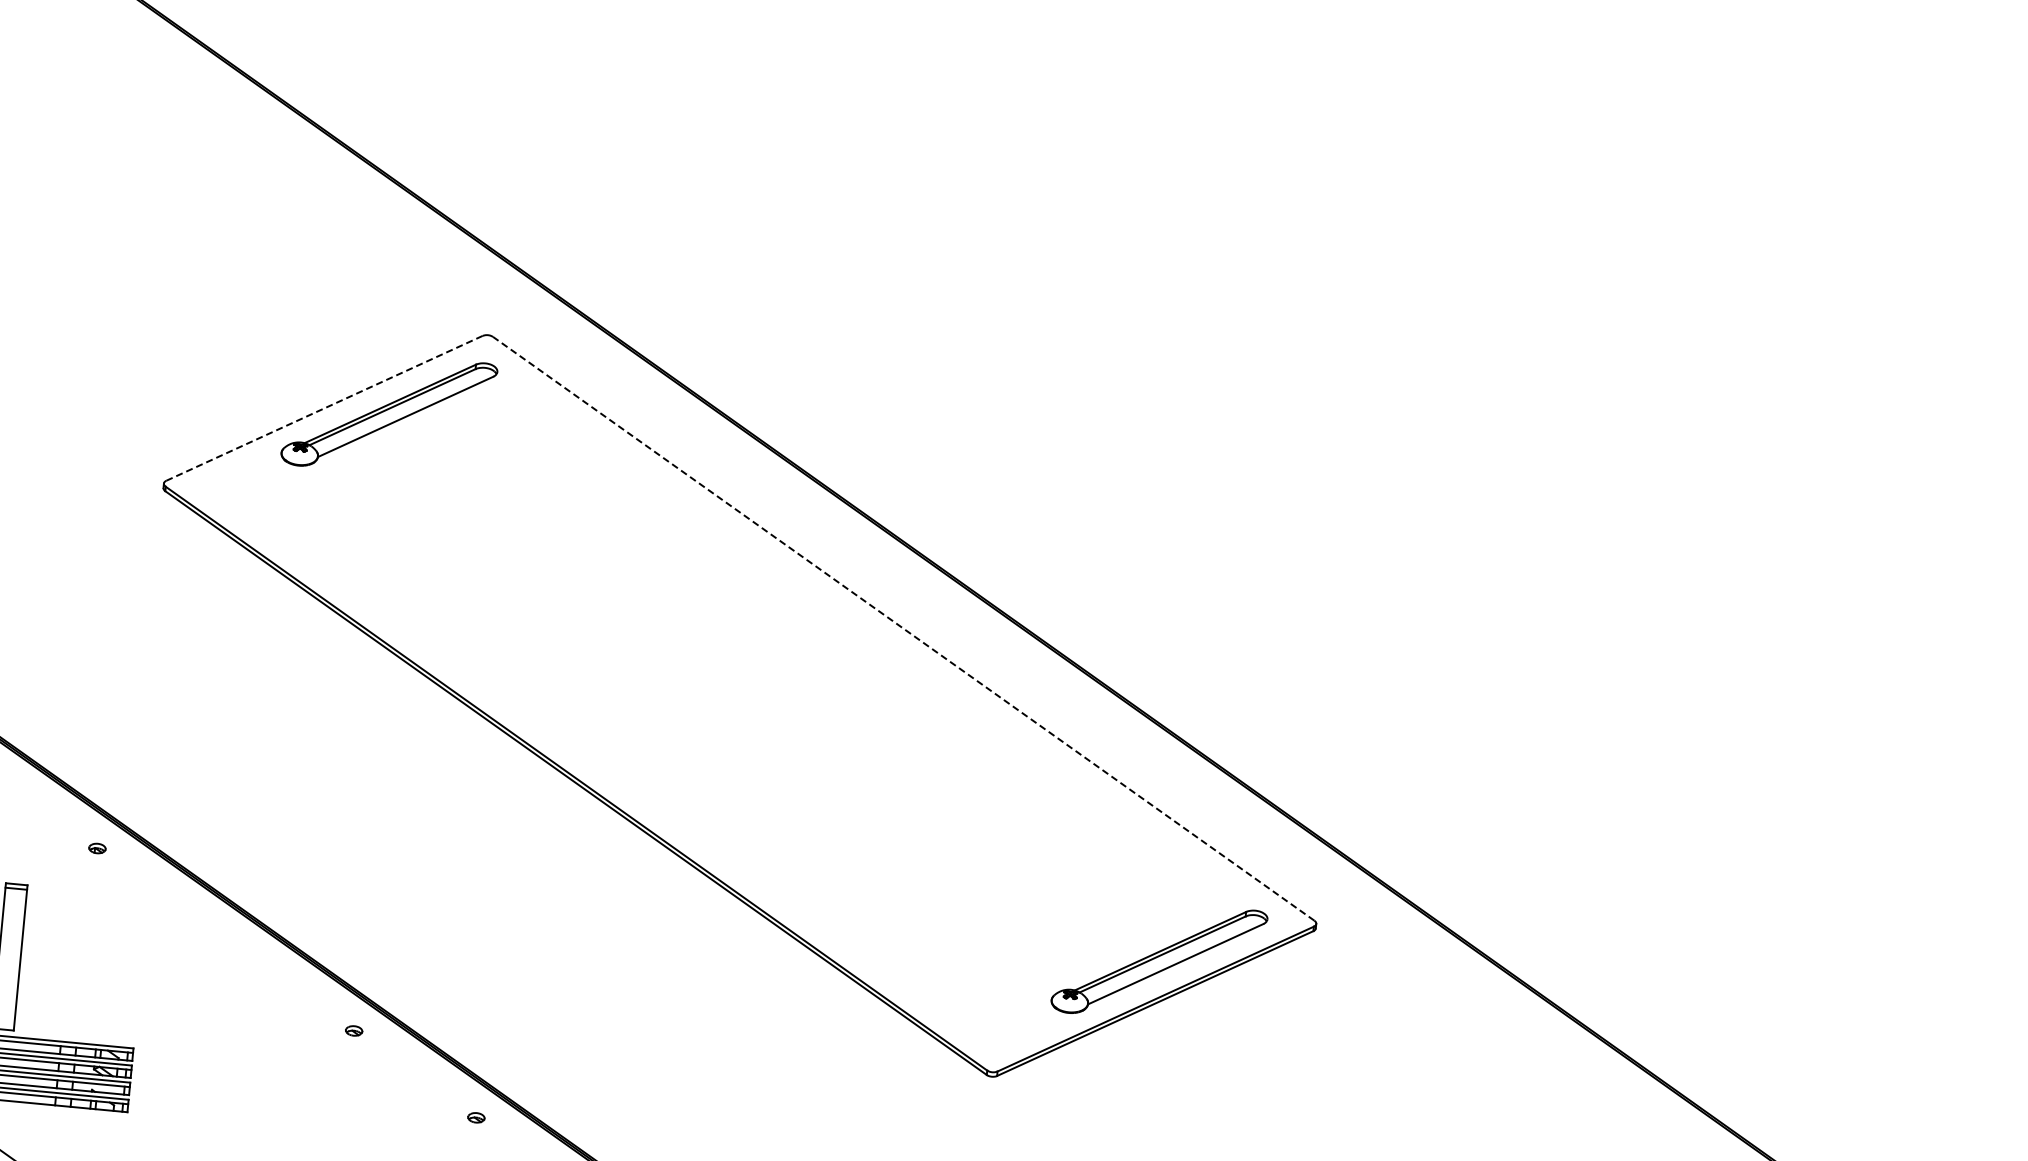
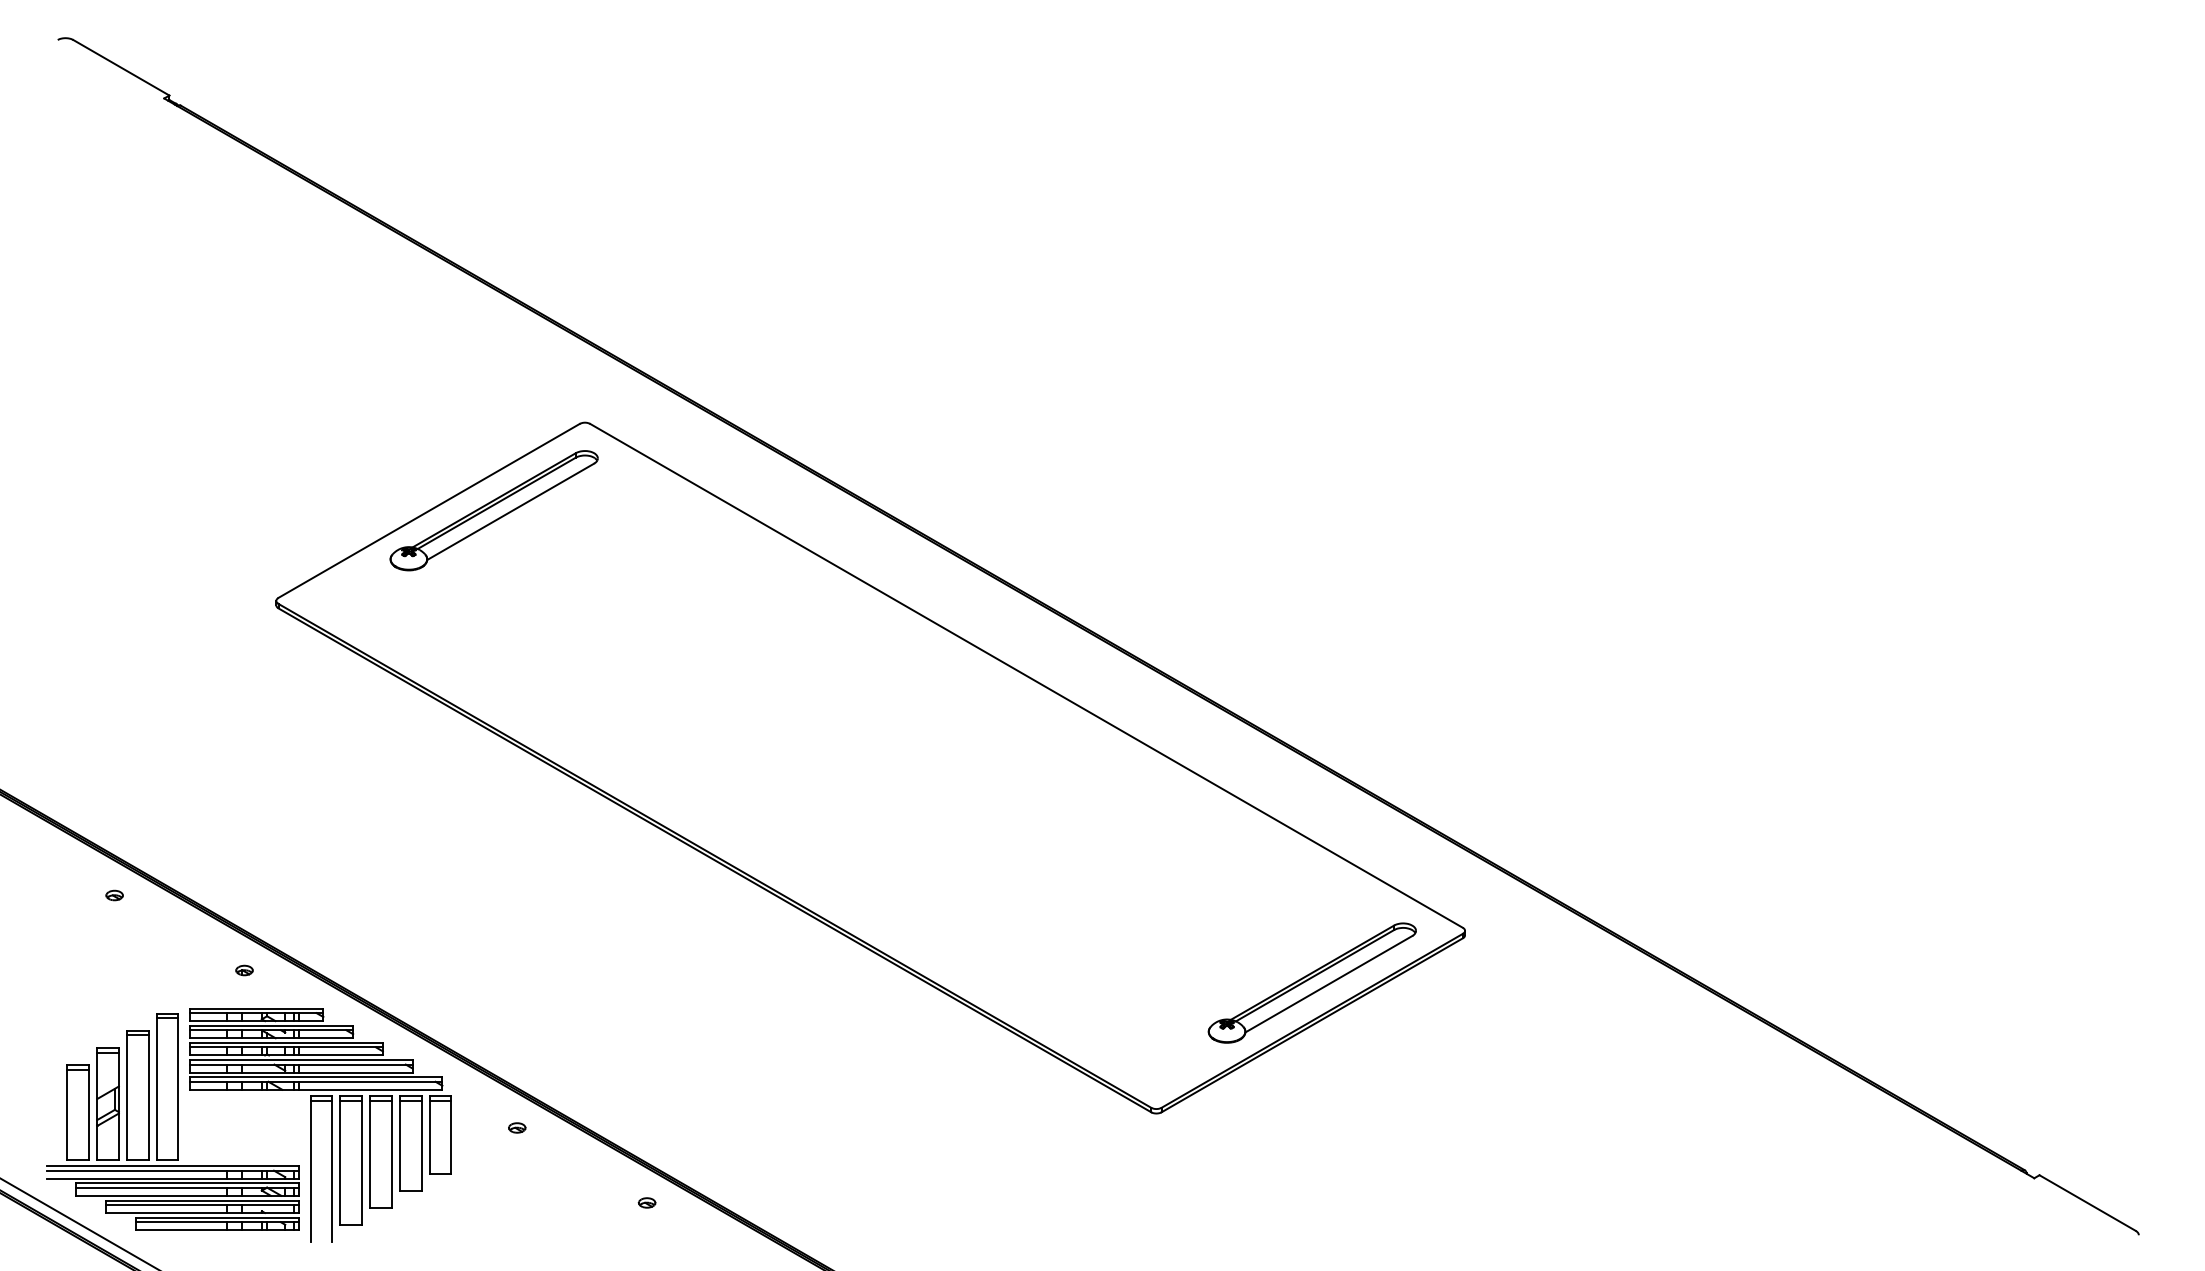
line: (324, 407) -> (429, 510), dashed -> solid
line: (903, 628) -> (1026, 675), dashed -> solid
part: (149, 1009) -> (311, 1125), added

